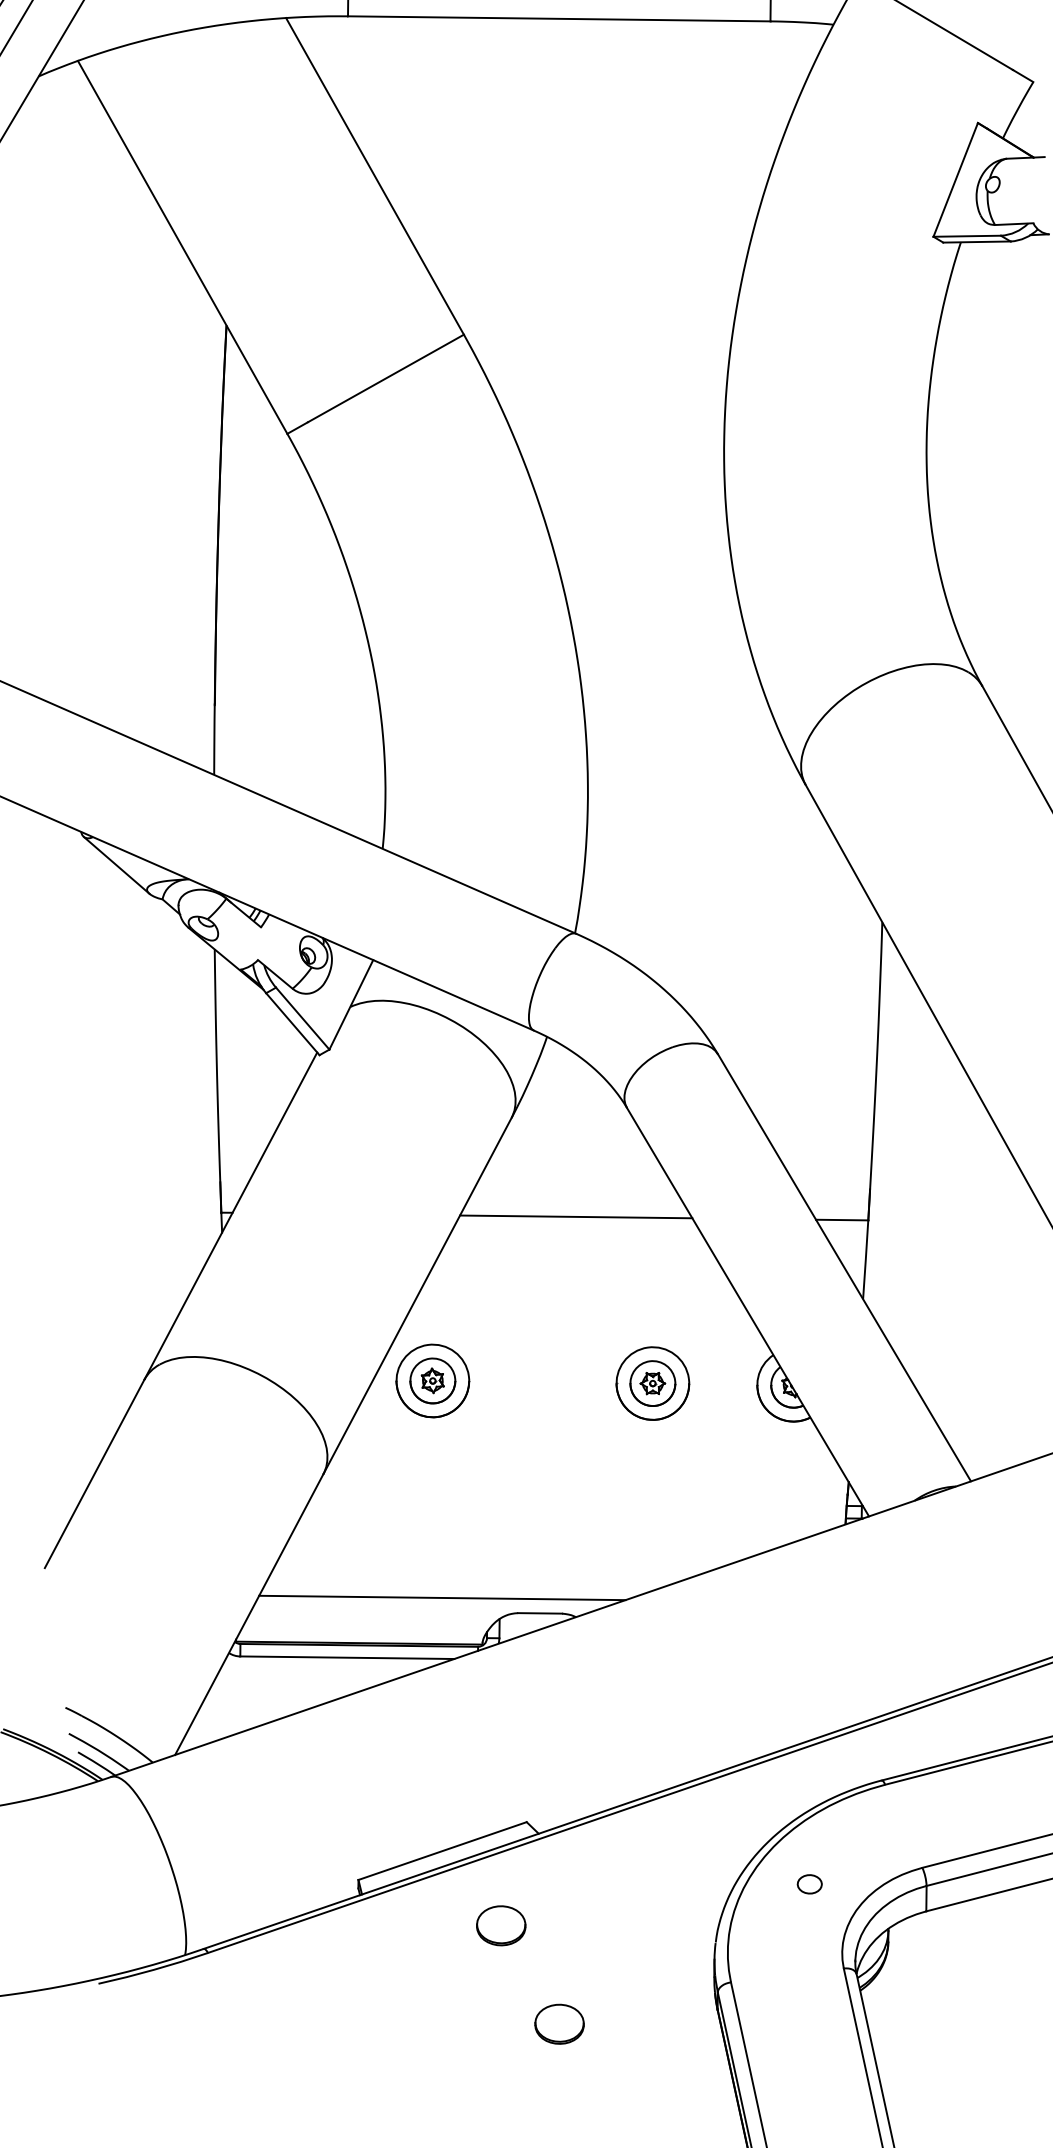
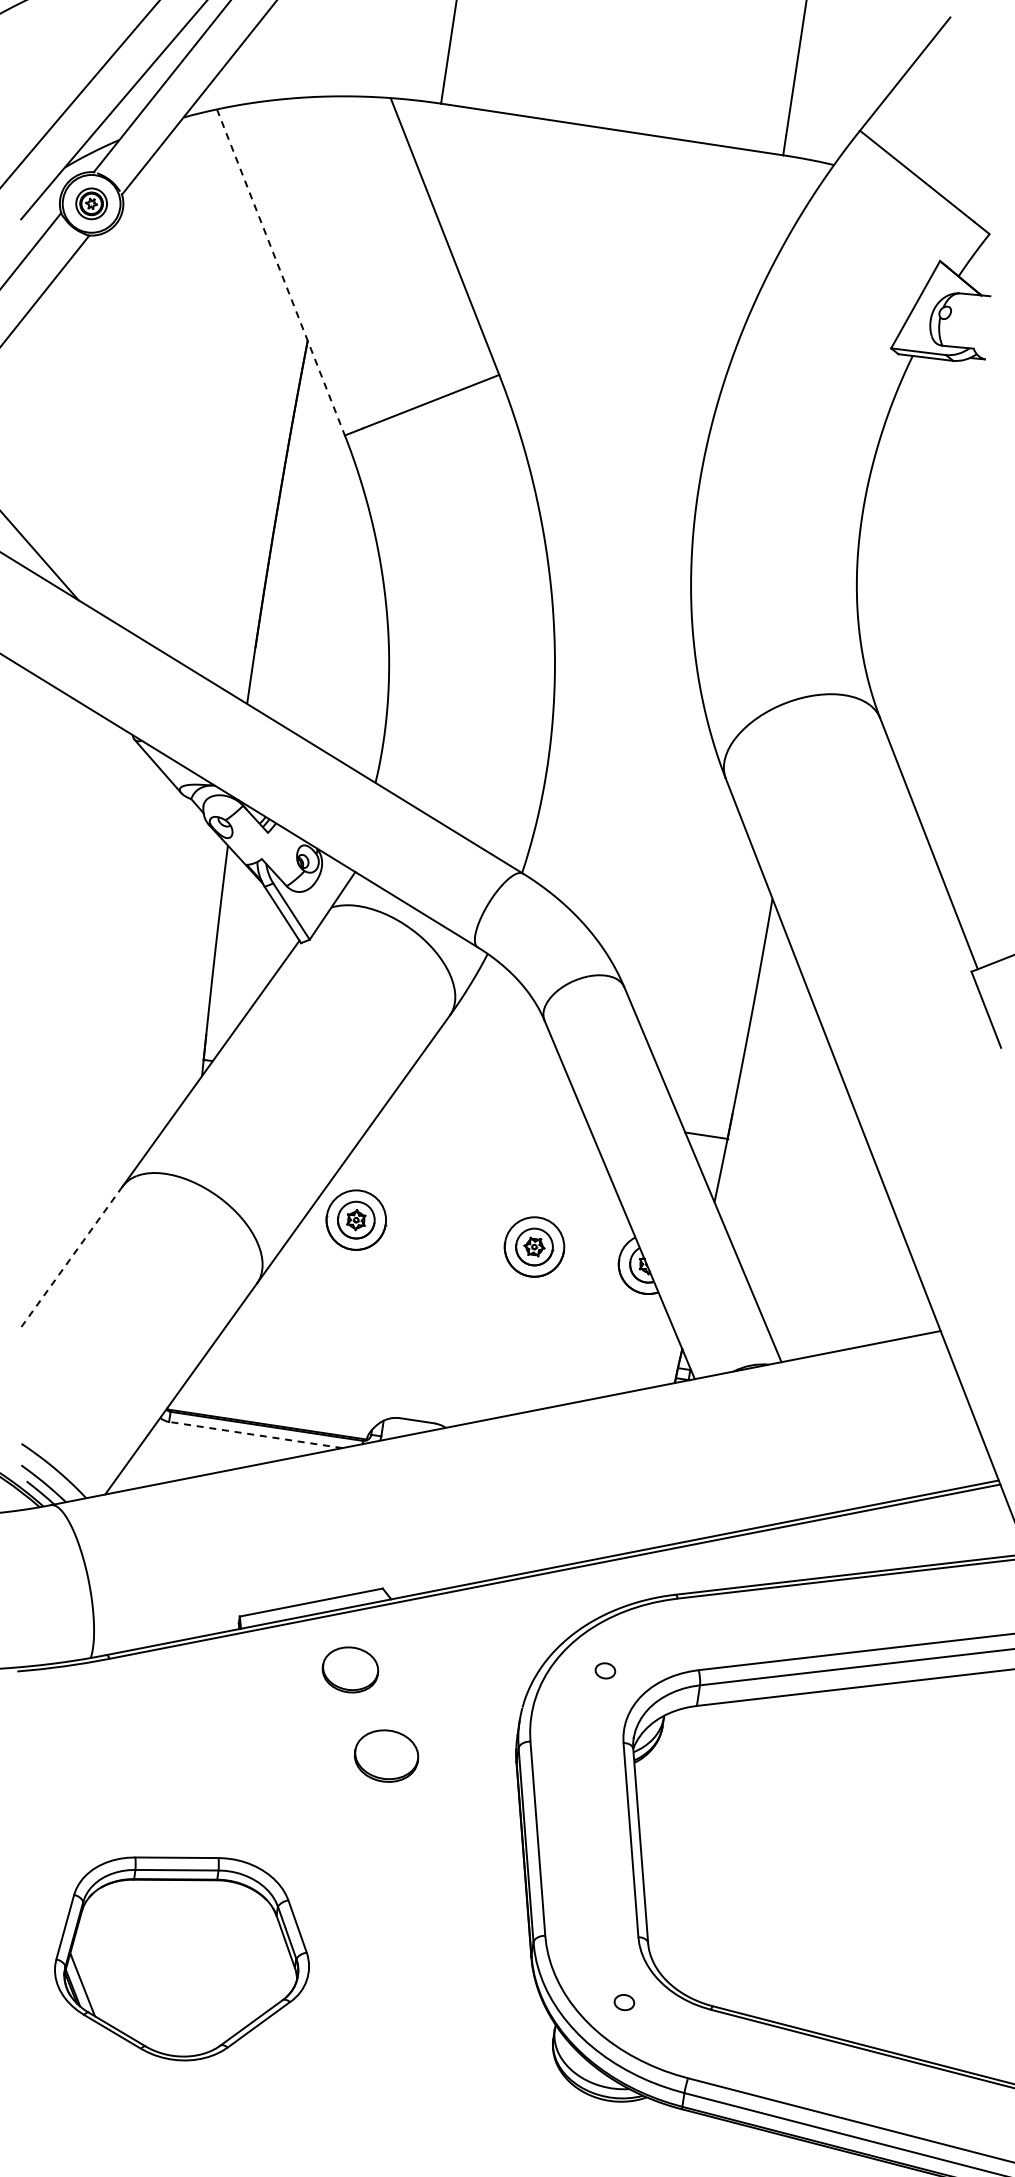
line: (183, 247) -> (281, 272), solid -> dashed
line: (576, 1217) -> (491, 1103), removed
line: (94, 1473) -> (71, 1257), solid -> dashed
line: (442, 1597) -> (339, 1396), removed
line: (347, 1658) -> (255, 1435), solid -> dashed
part: (501, 1925) -> (350, 1669), size x1.4
part: (559, 2024) -> (386, 1756), size x1.6

